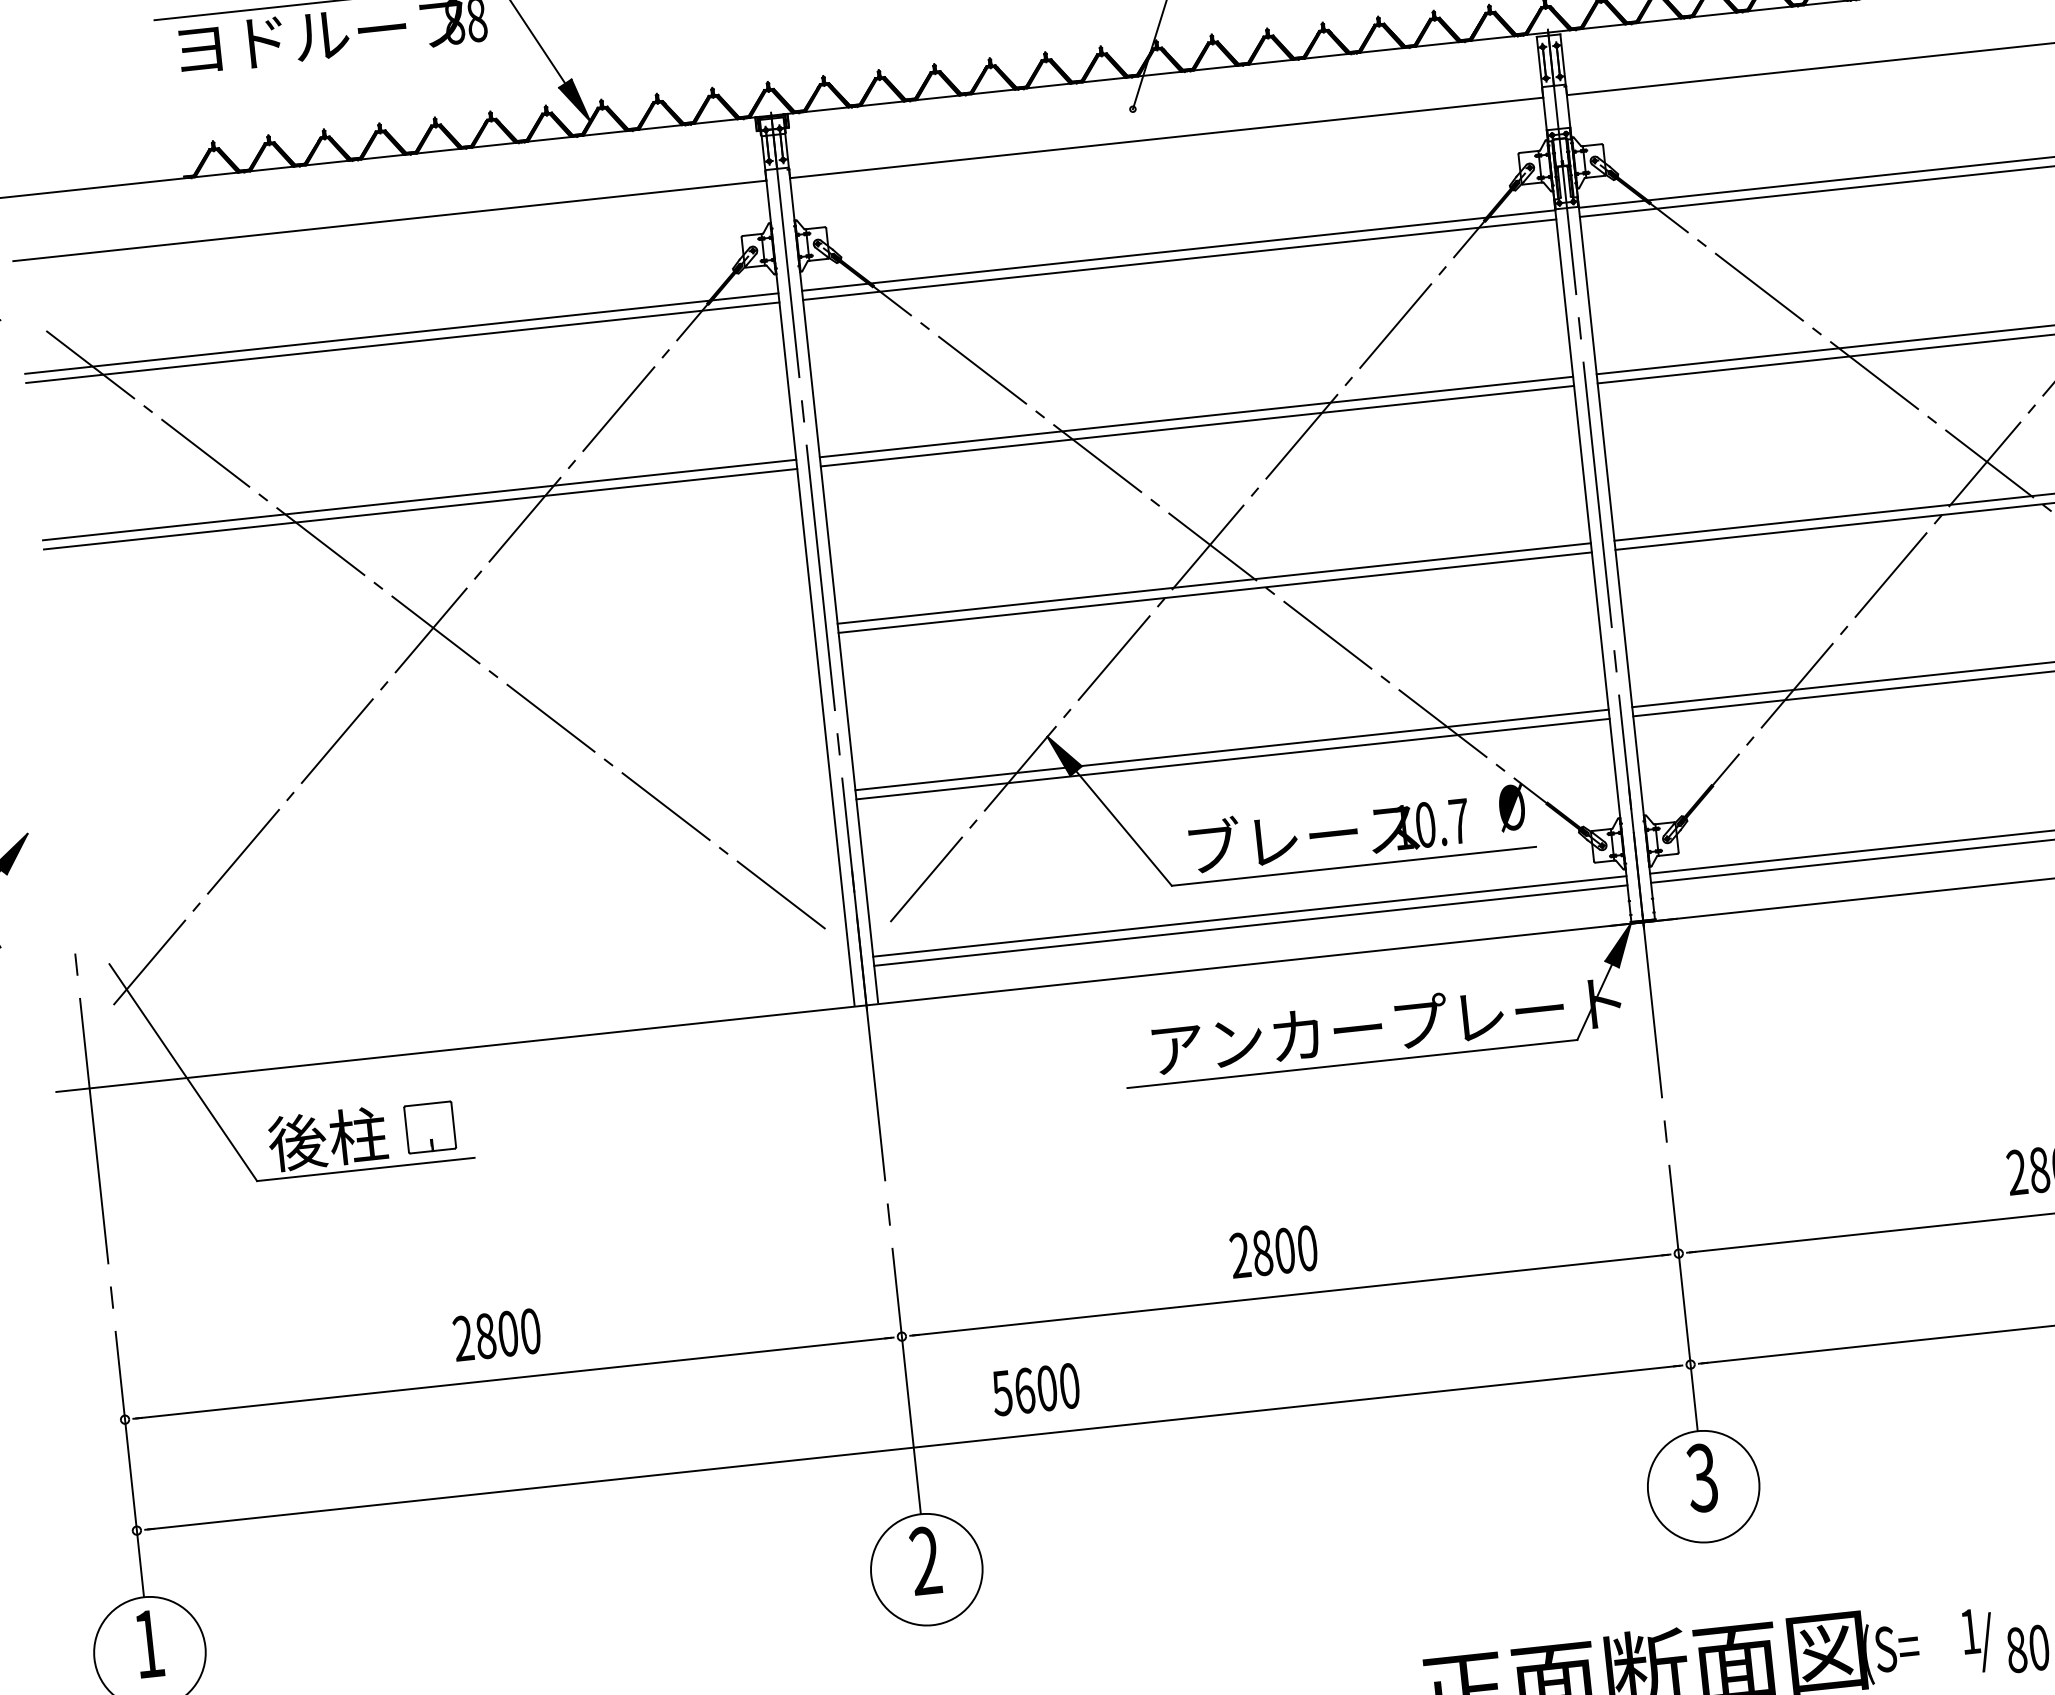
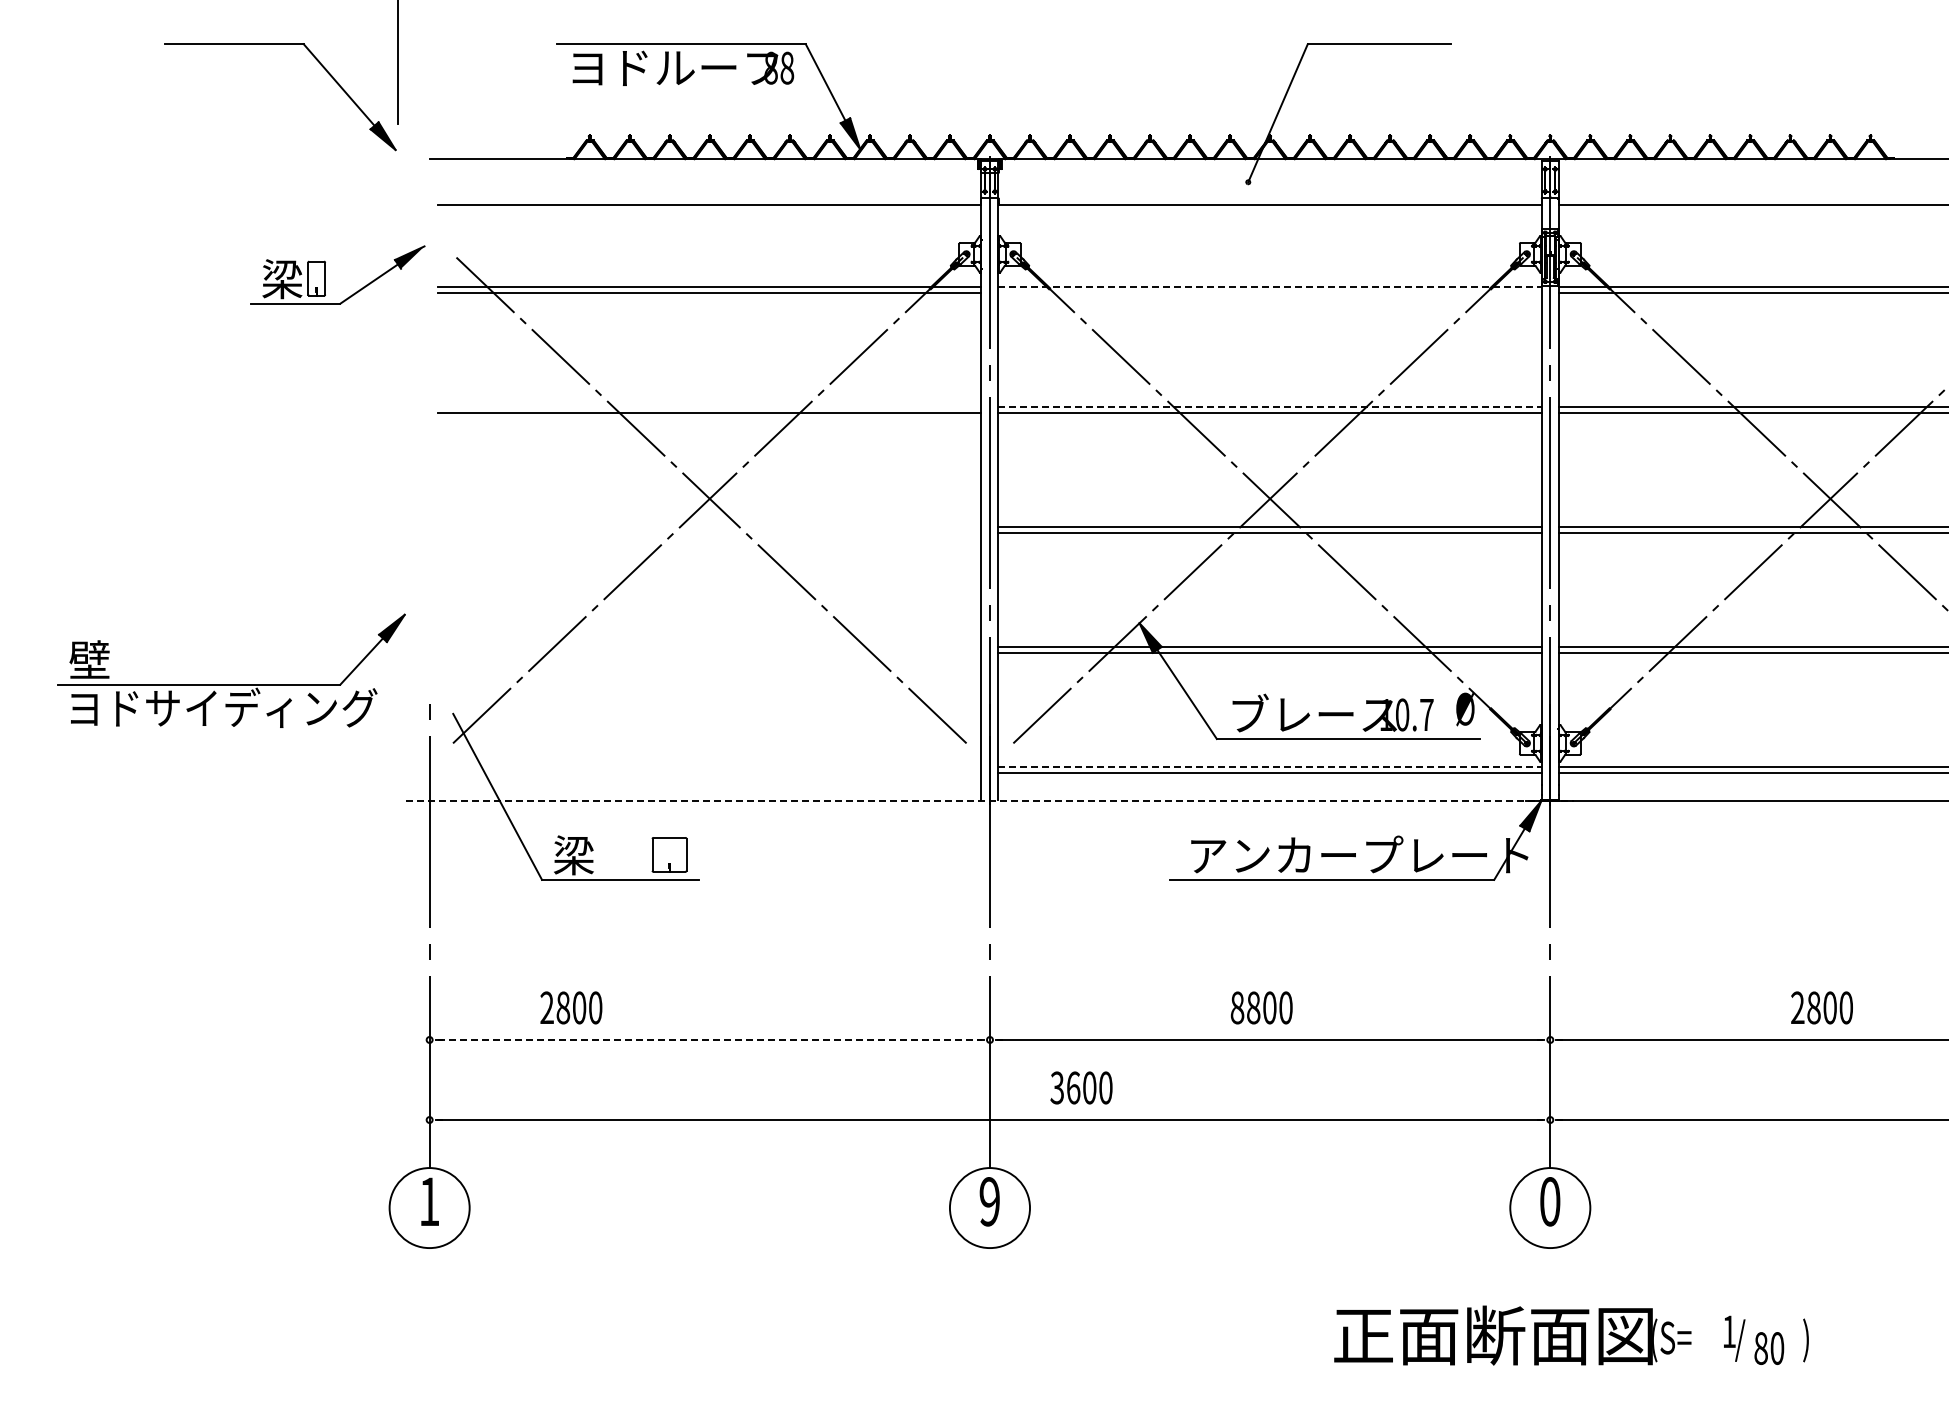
line: (1179, 250) -> (1270, 286), solid -> dashed
line: (1178, 260) -> (1269, 293), removed
line: (1196, 416) -> (1270, 406), solid -> dashed
line: (419, 499) -> (709, 406), removed
line: (1250, 915) -> (1270, 766), solid -> dashed
line: (867, 1005) -> (990, 801), solid -> dashed
text: (327, 1139) -> (595, 855), 後柱 -> 梁
text: (1240, 1254) -> (1237, 1007), 2800 -> 8800
text: (497, 1334) -> (571, 1007), moved
line: (514, 1377) -> (710, 1039), solid -> dashed
text: (1001, 1392) -> (1056, 1087), 5600 -> 3600
text: (1701, 1477) -> (1549, 1201), 3 -> 0
text: (925, 1560) -> (989, 1201), 2 -> 9

